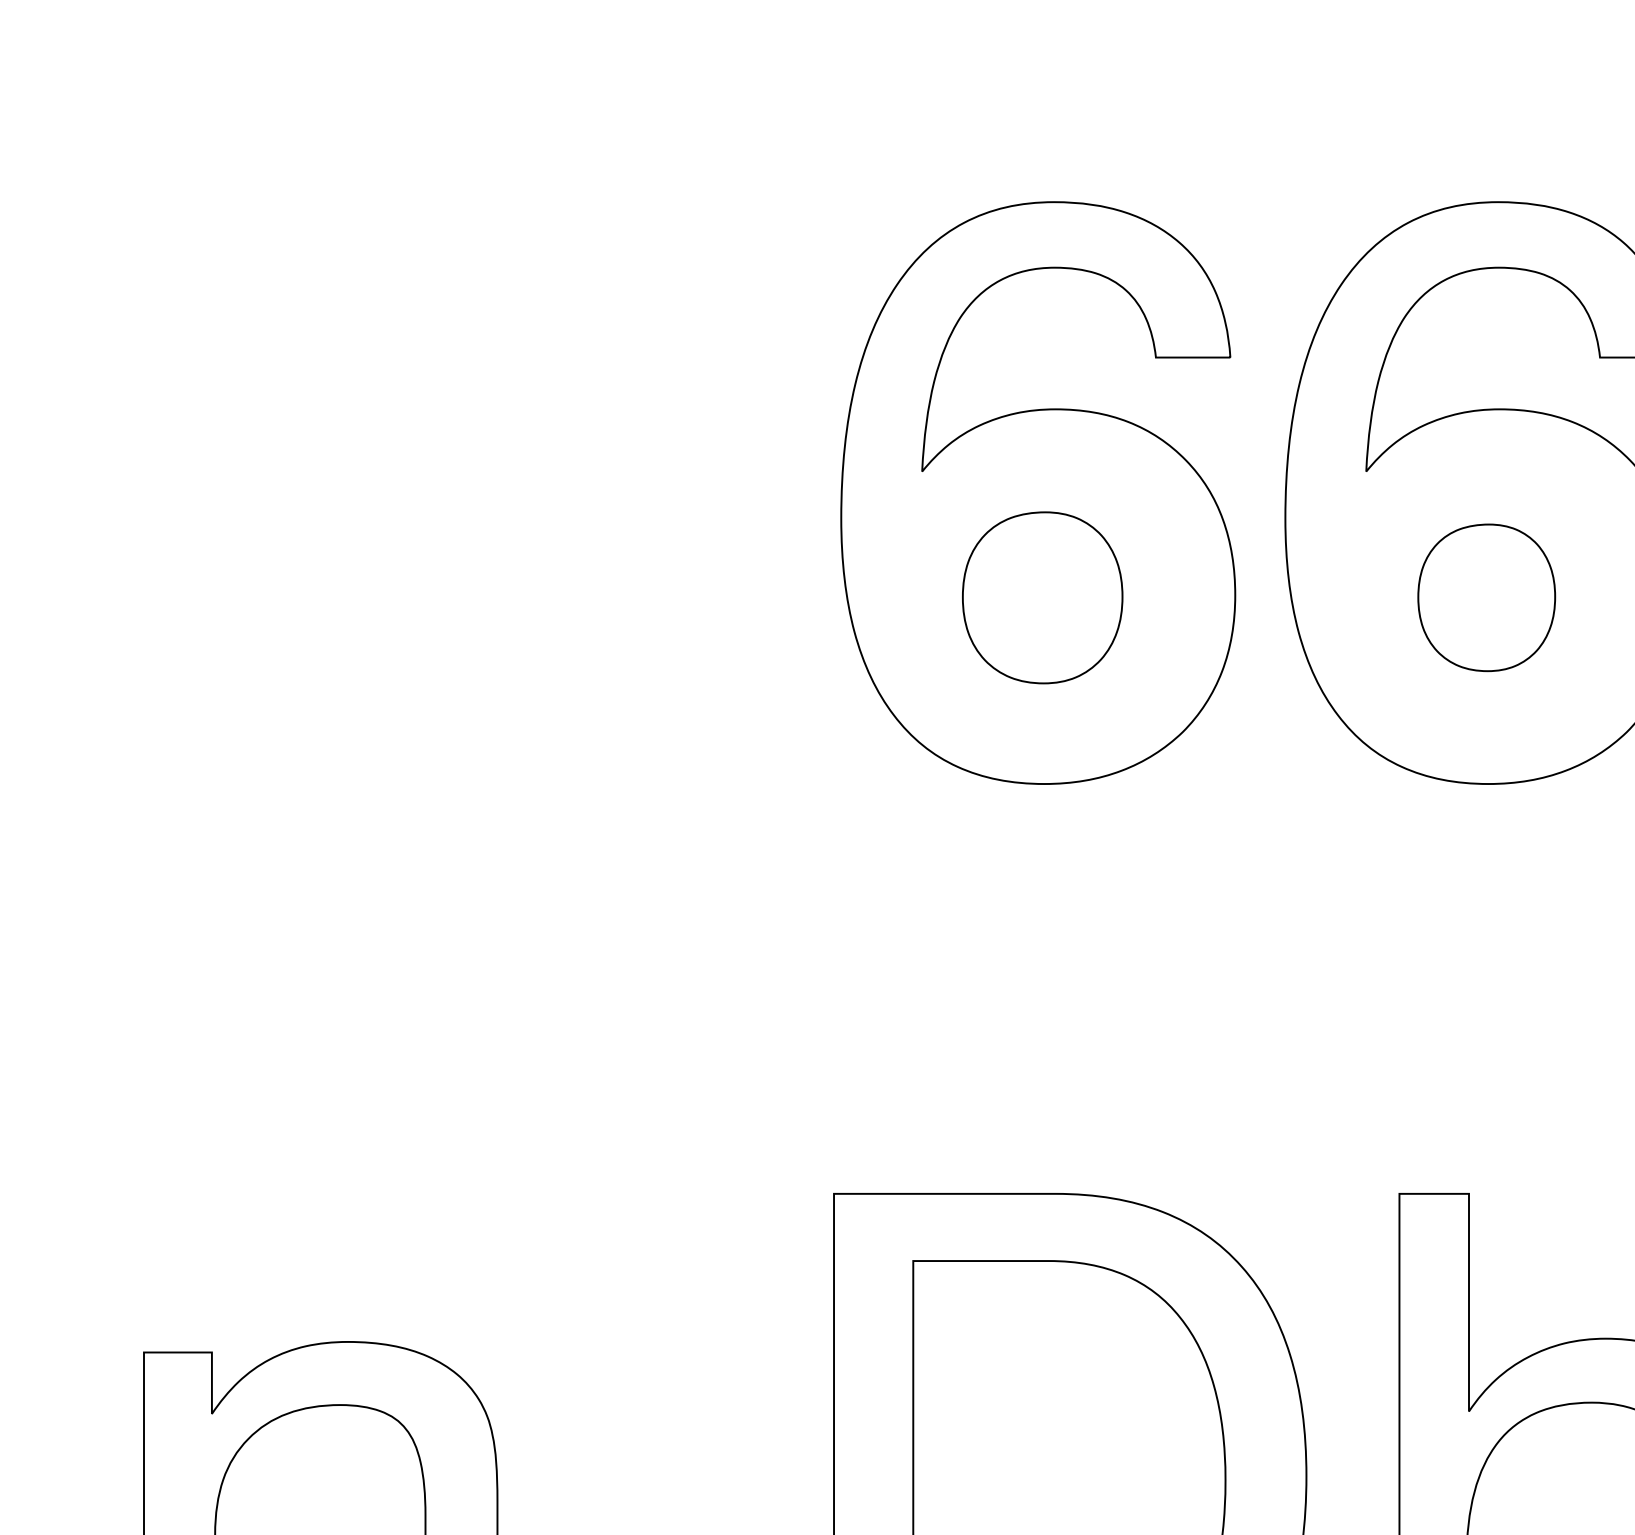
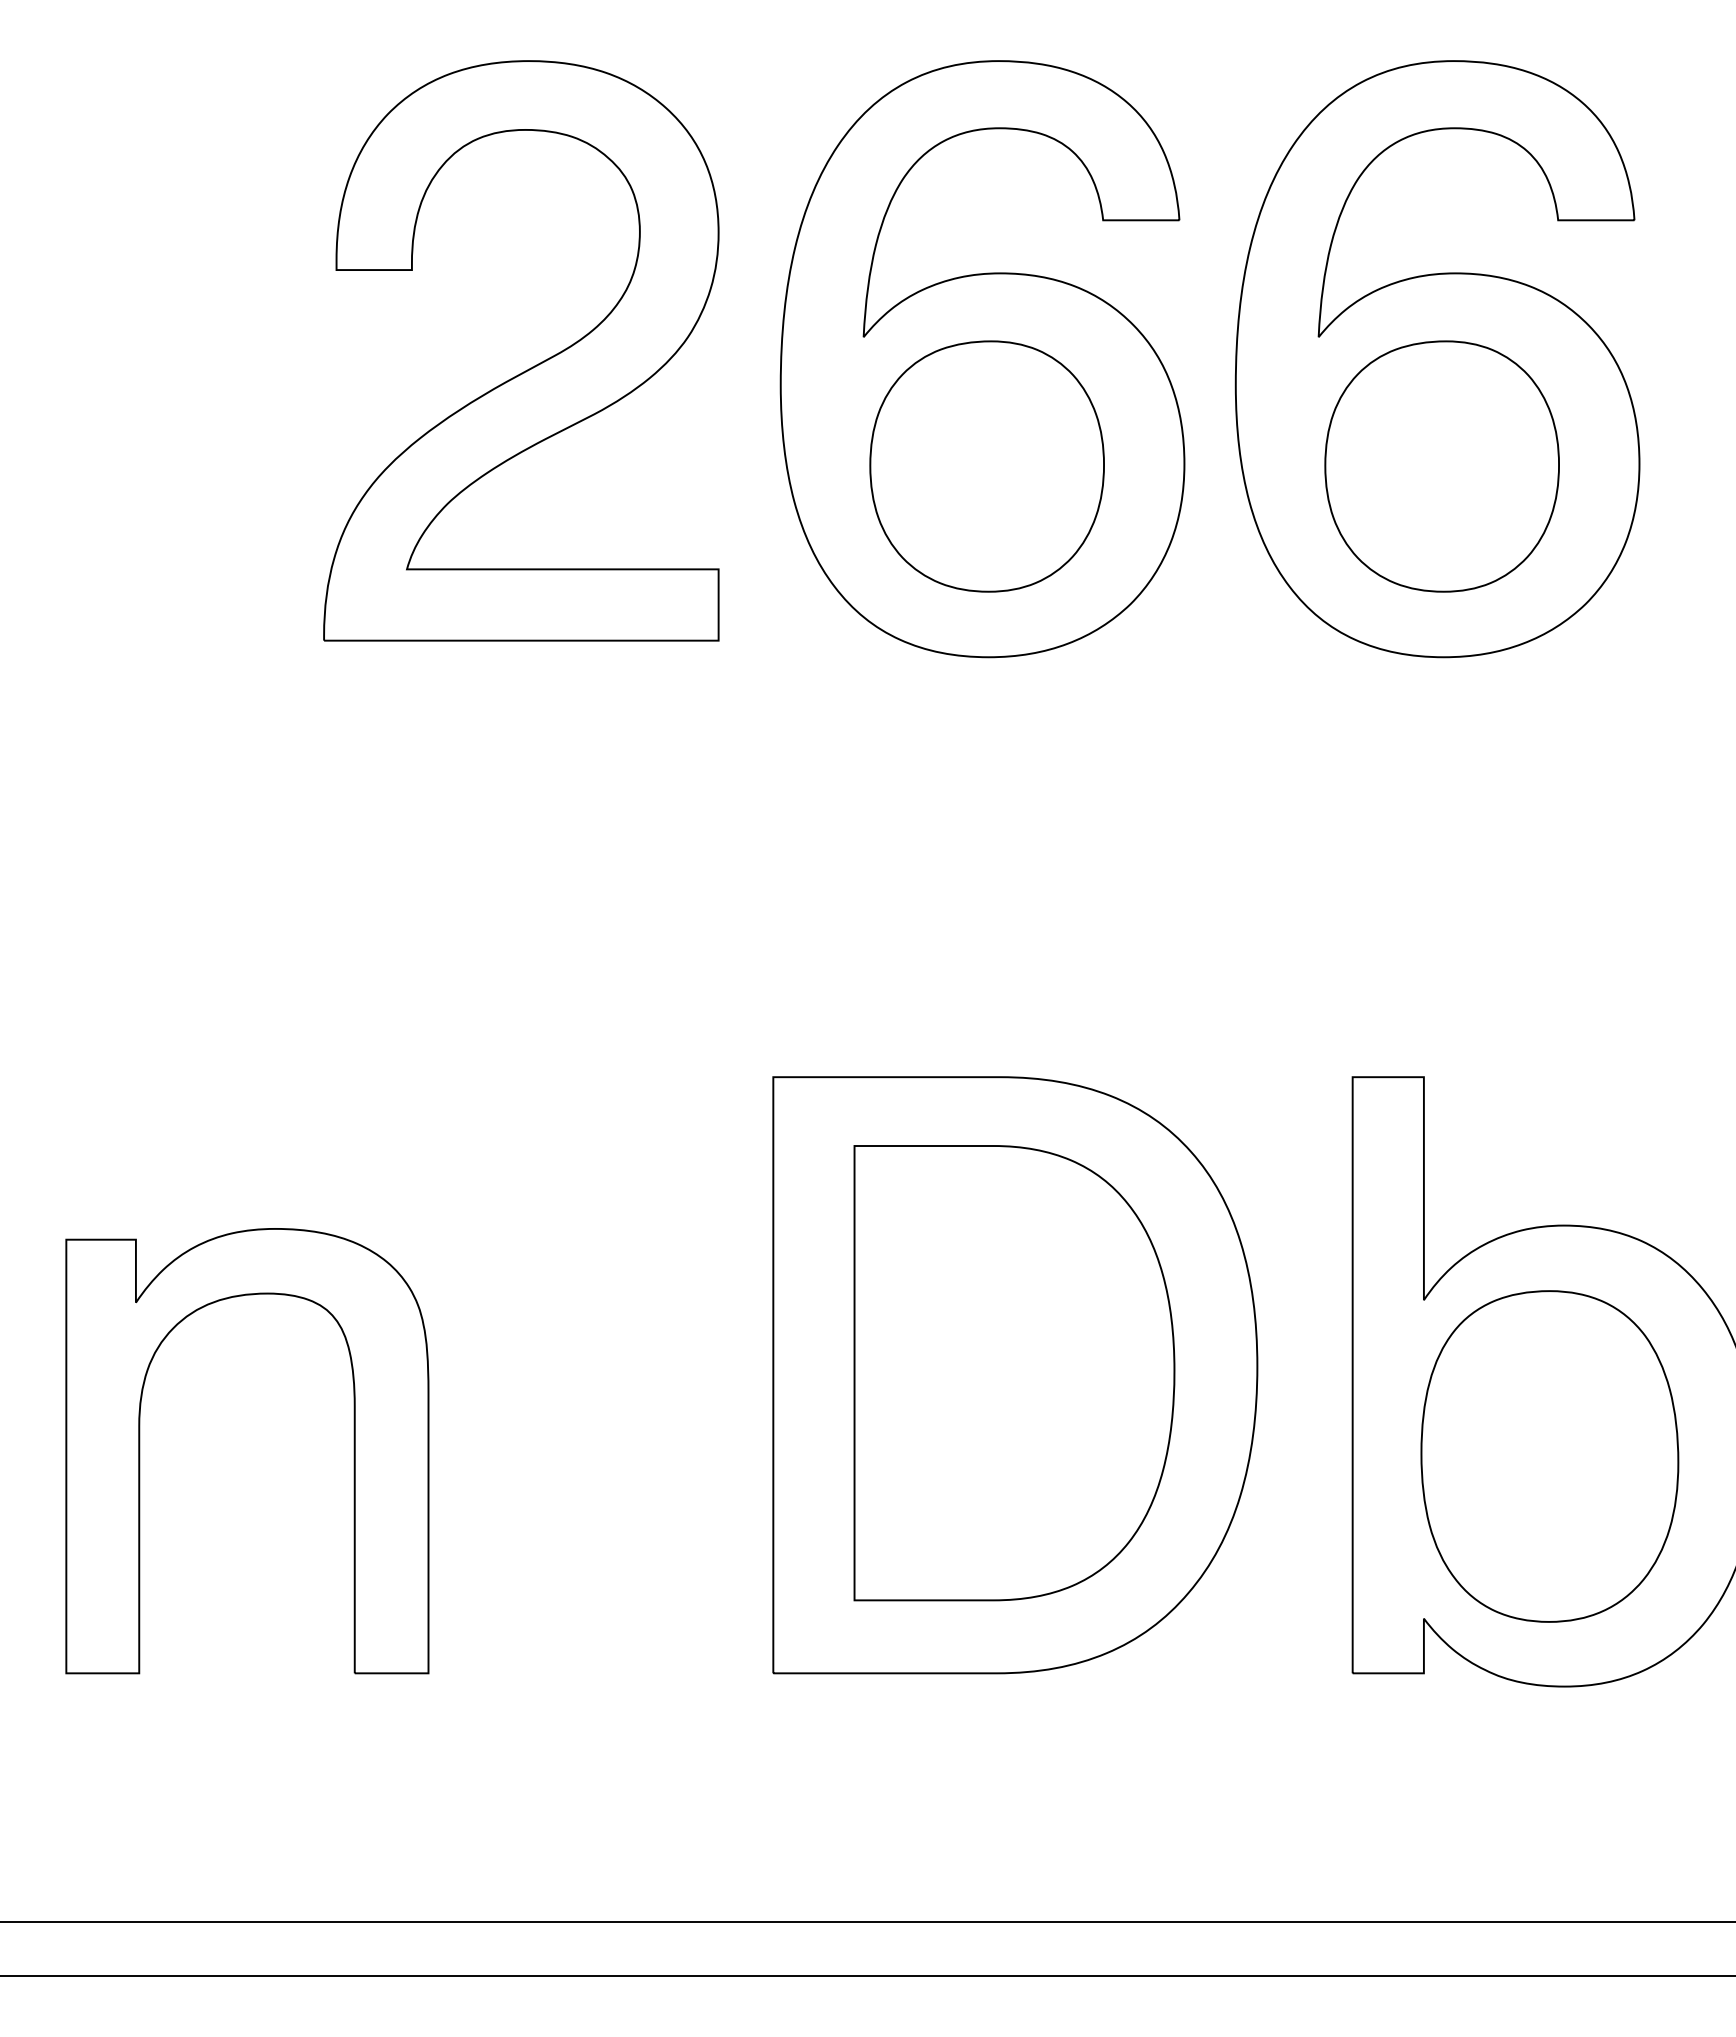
part: (597, 501) -> (530, 367), added
part: (1042, 597) -> (986, 466), size x1.43
part: (1486, 597) -> (1441, 466), size x1.67

